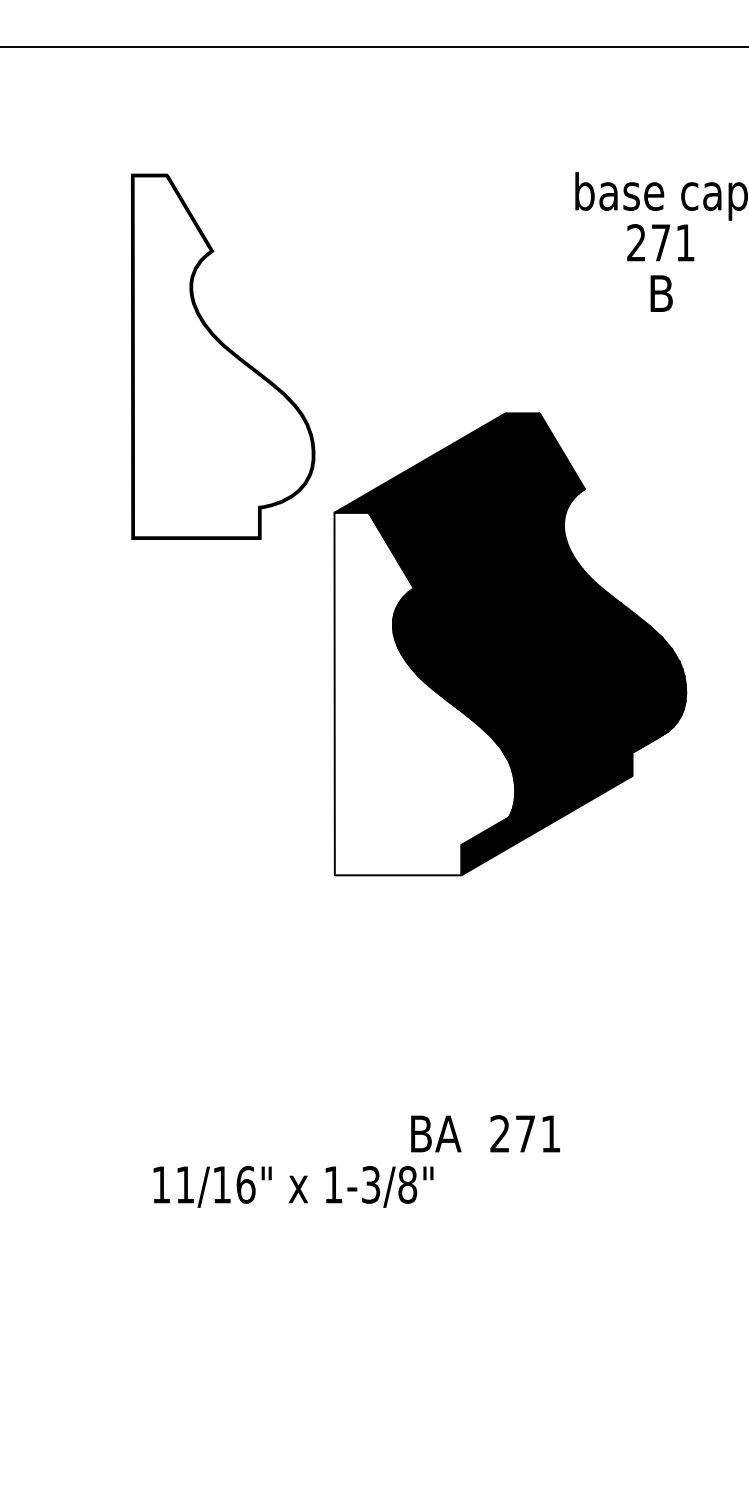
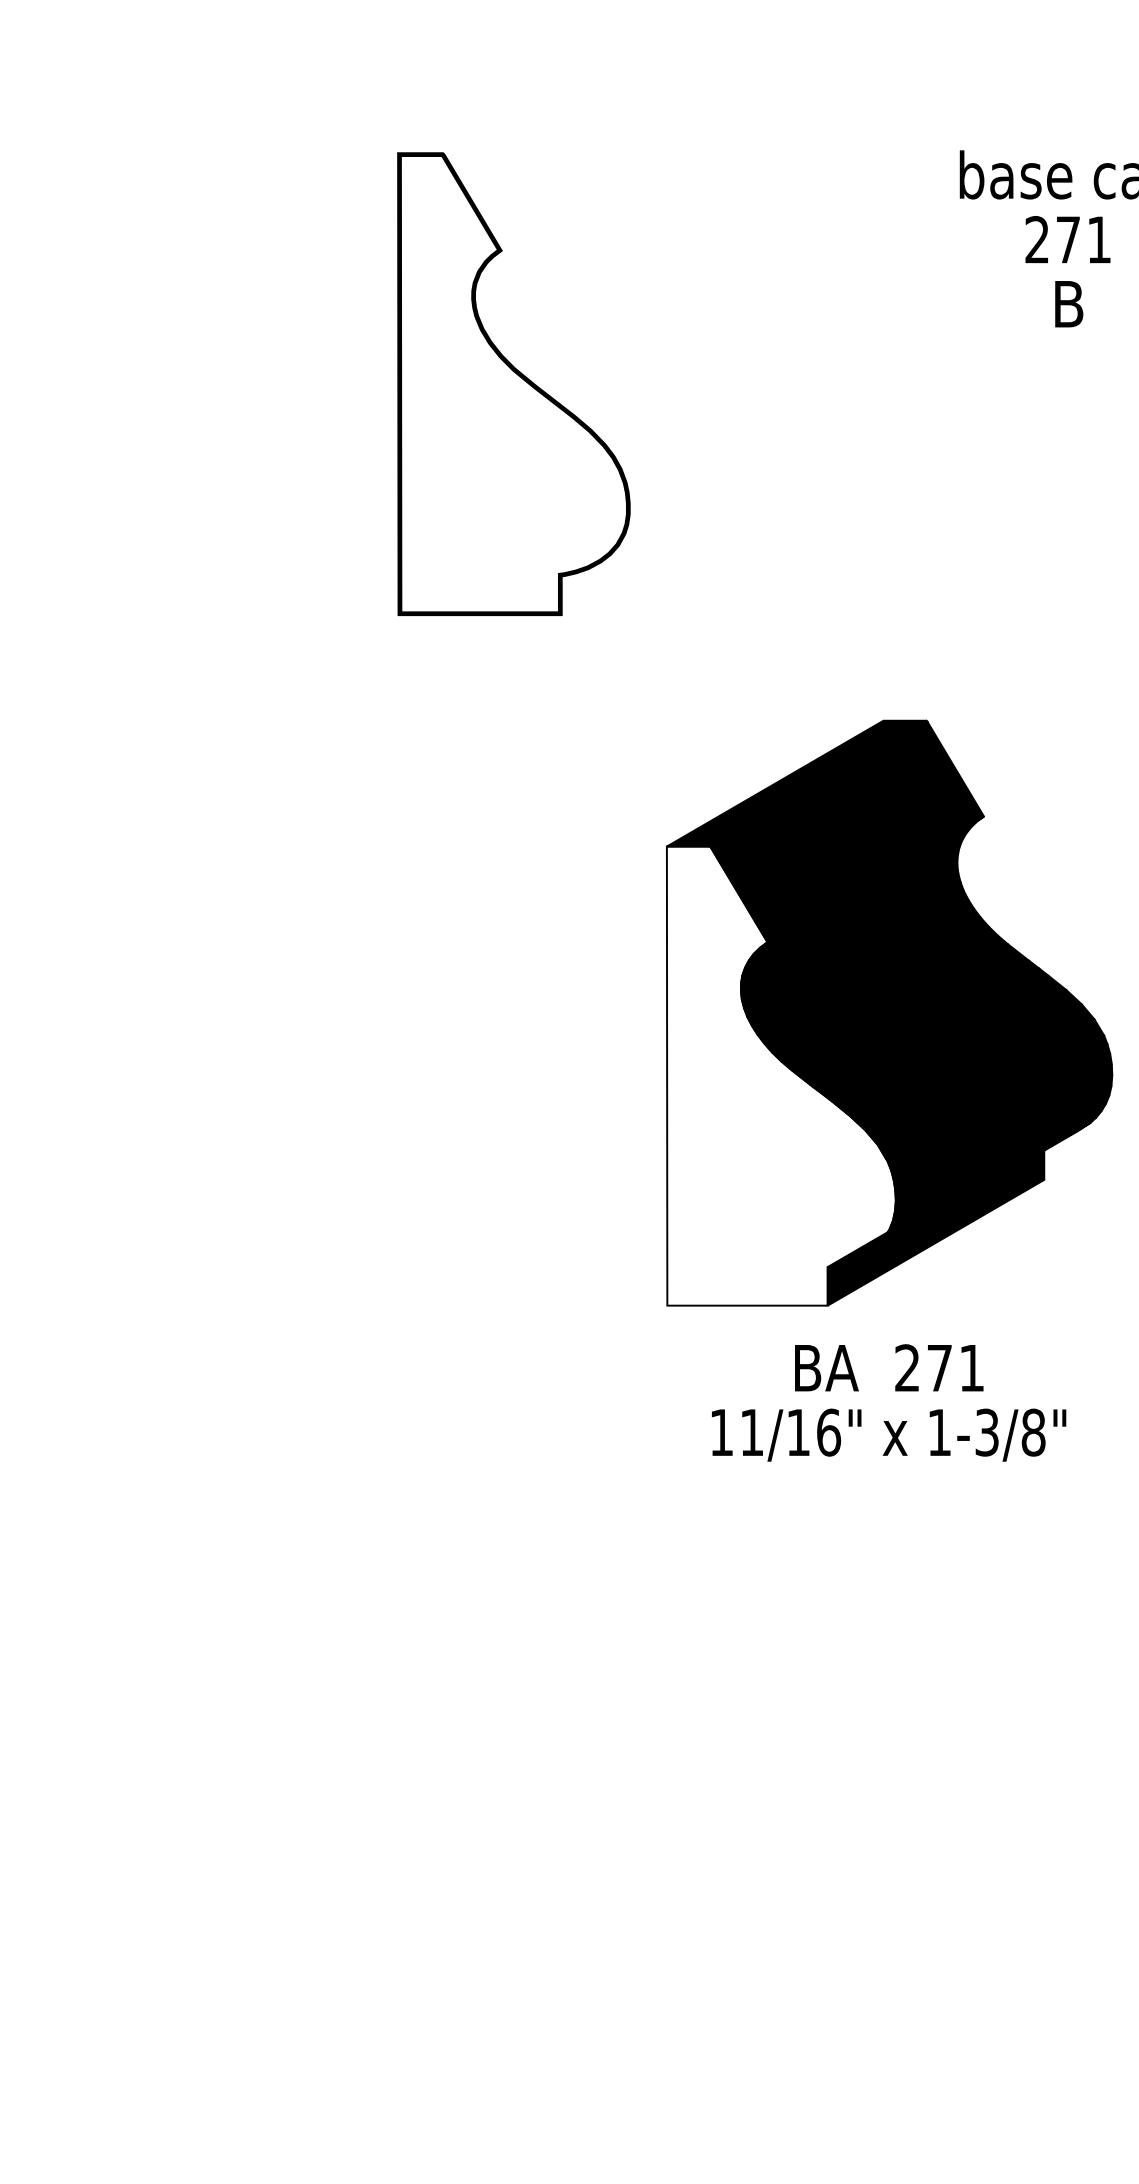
part: (510, 643) -> (889, 1012), moved
text: (485, 1133) -> (889, 1367), moved
text: (293, 1186) -> (889, 1434), moved

